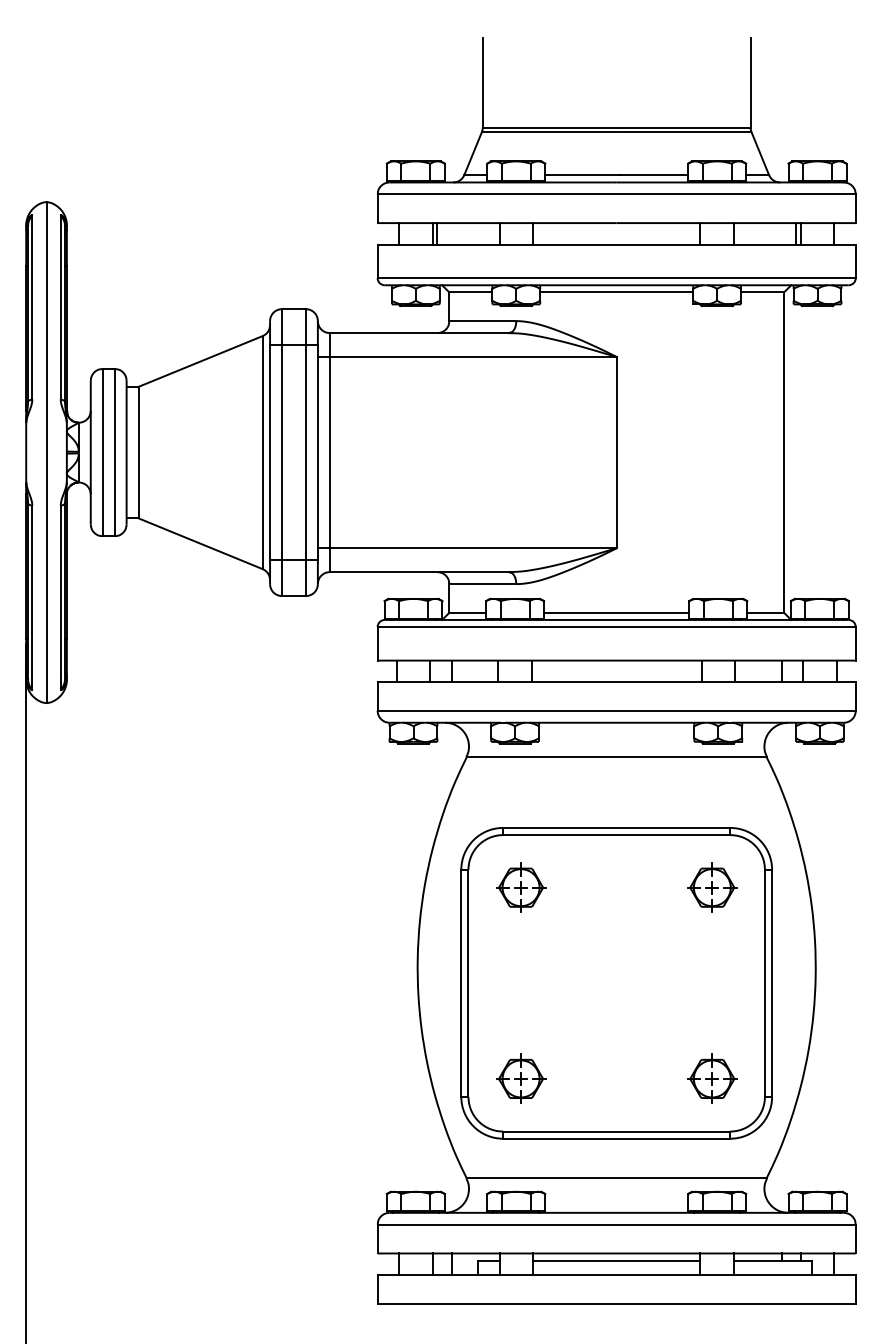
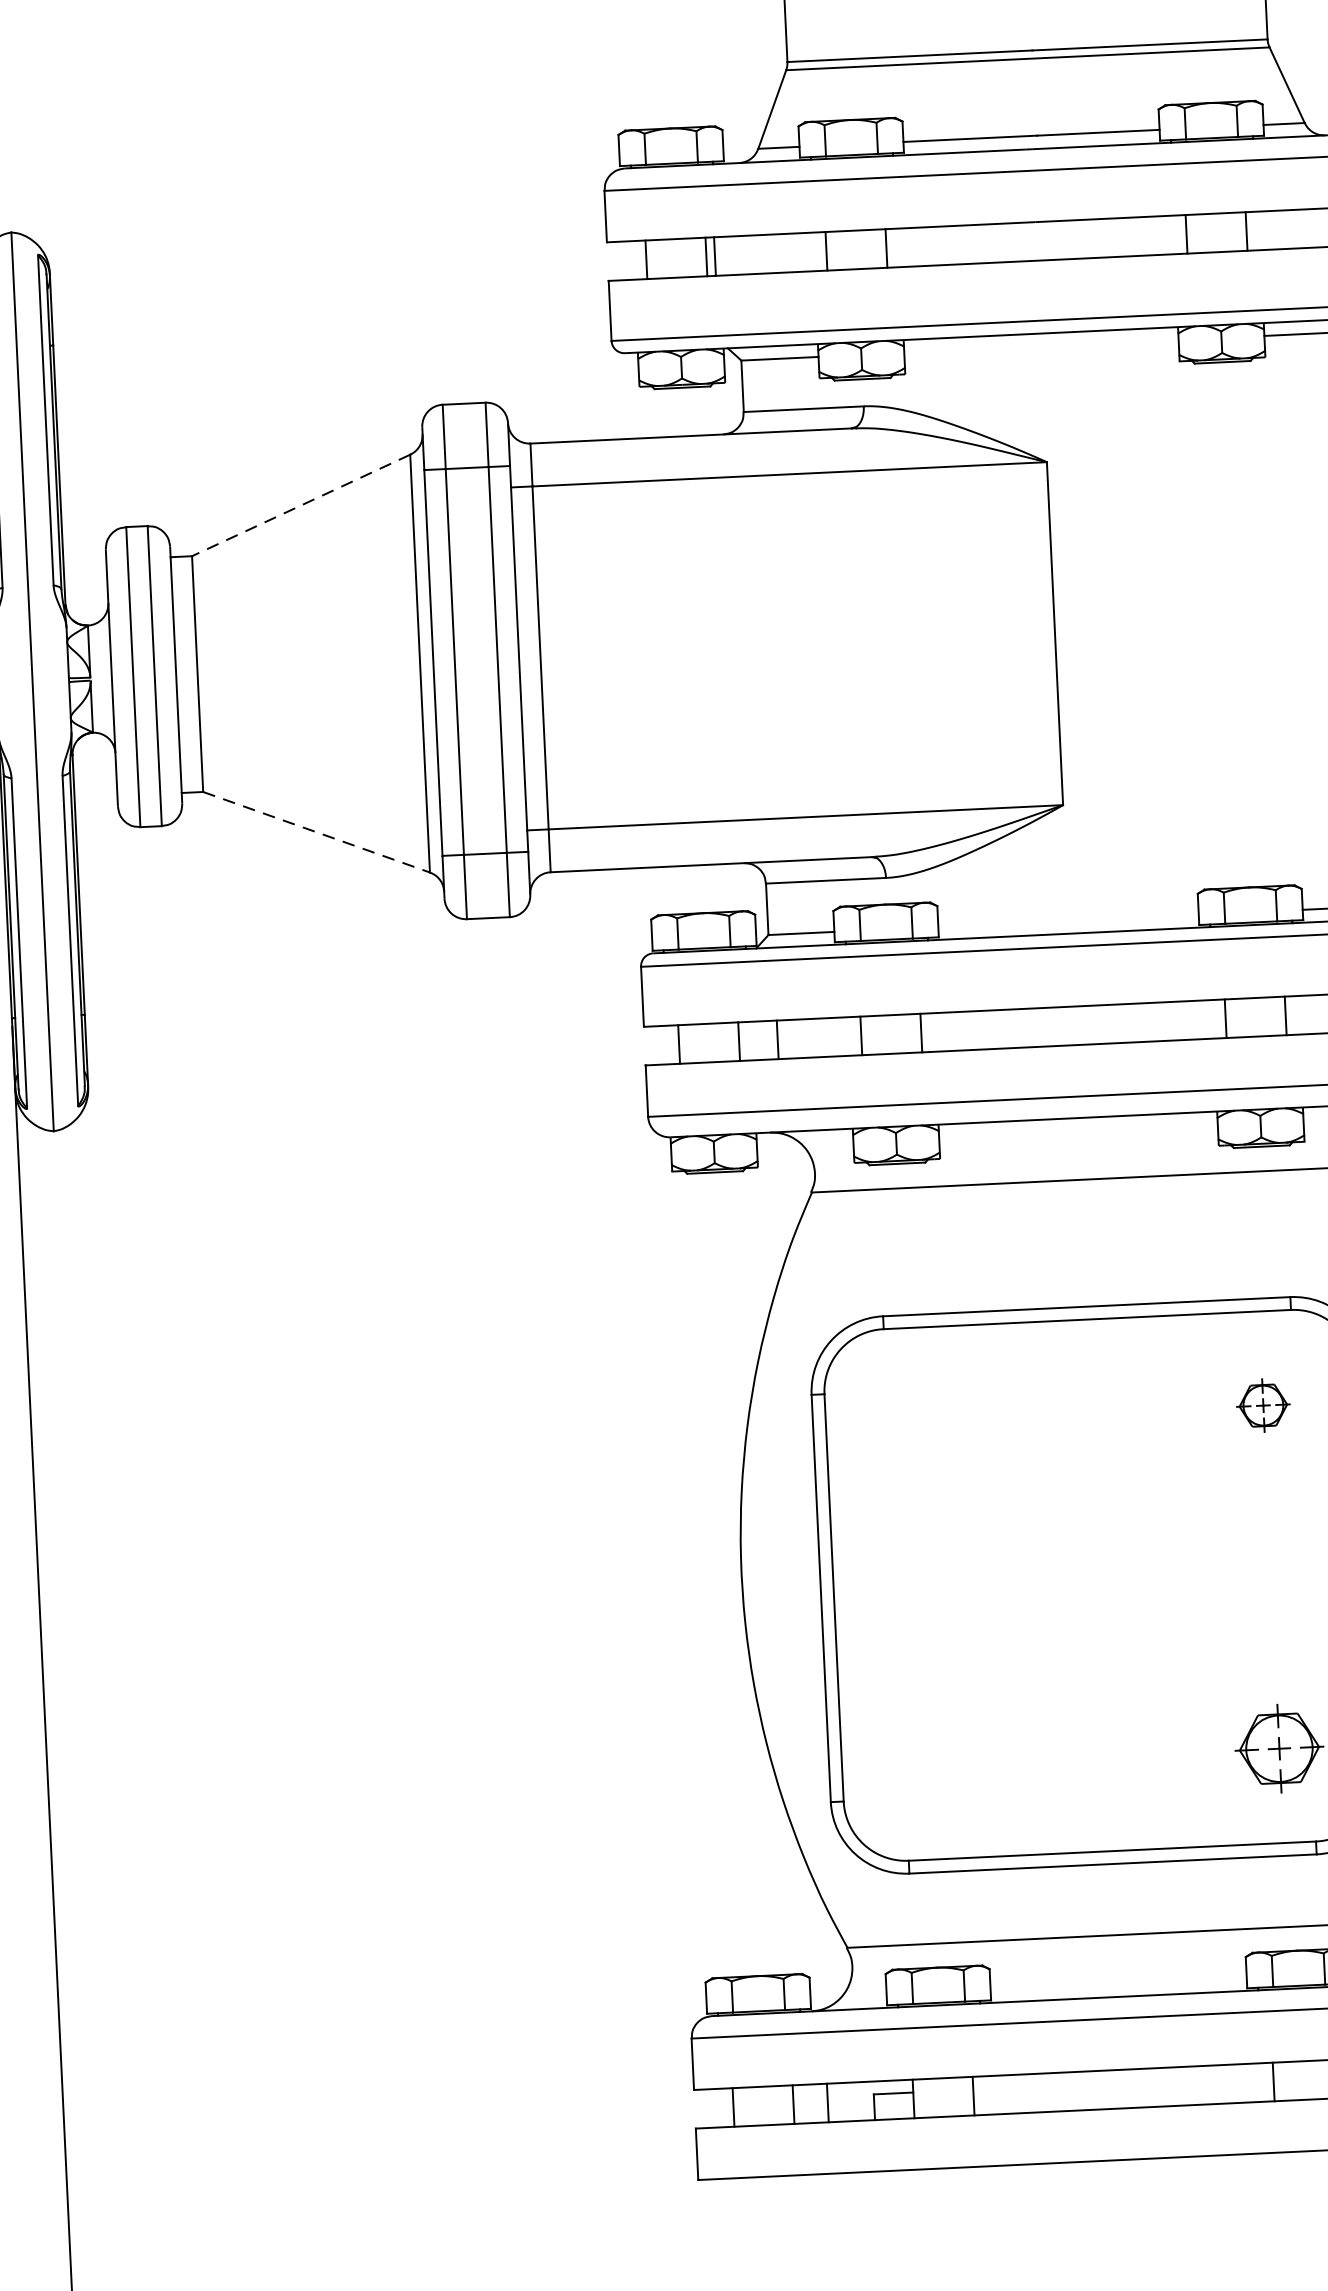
line: (616, 292) -> (1041, 346), removed
line: (200, 361) -> (300, 505), solid -> dashed
line: (201, 543) -> (318, 831), solid -> dashed
line: (616, 612) -> (1068, 920), removed
part: (521, 887) -> (921, 1421), removed
part: (712, 887) -> (1263, 1405), size x0.6
part: (521, 1078) -> (937, 1764), removed
line: (616, 1260) -> (1122, 2082), removed

